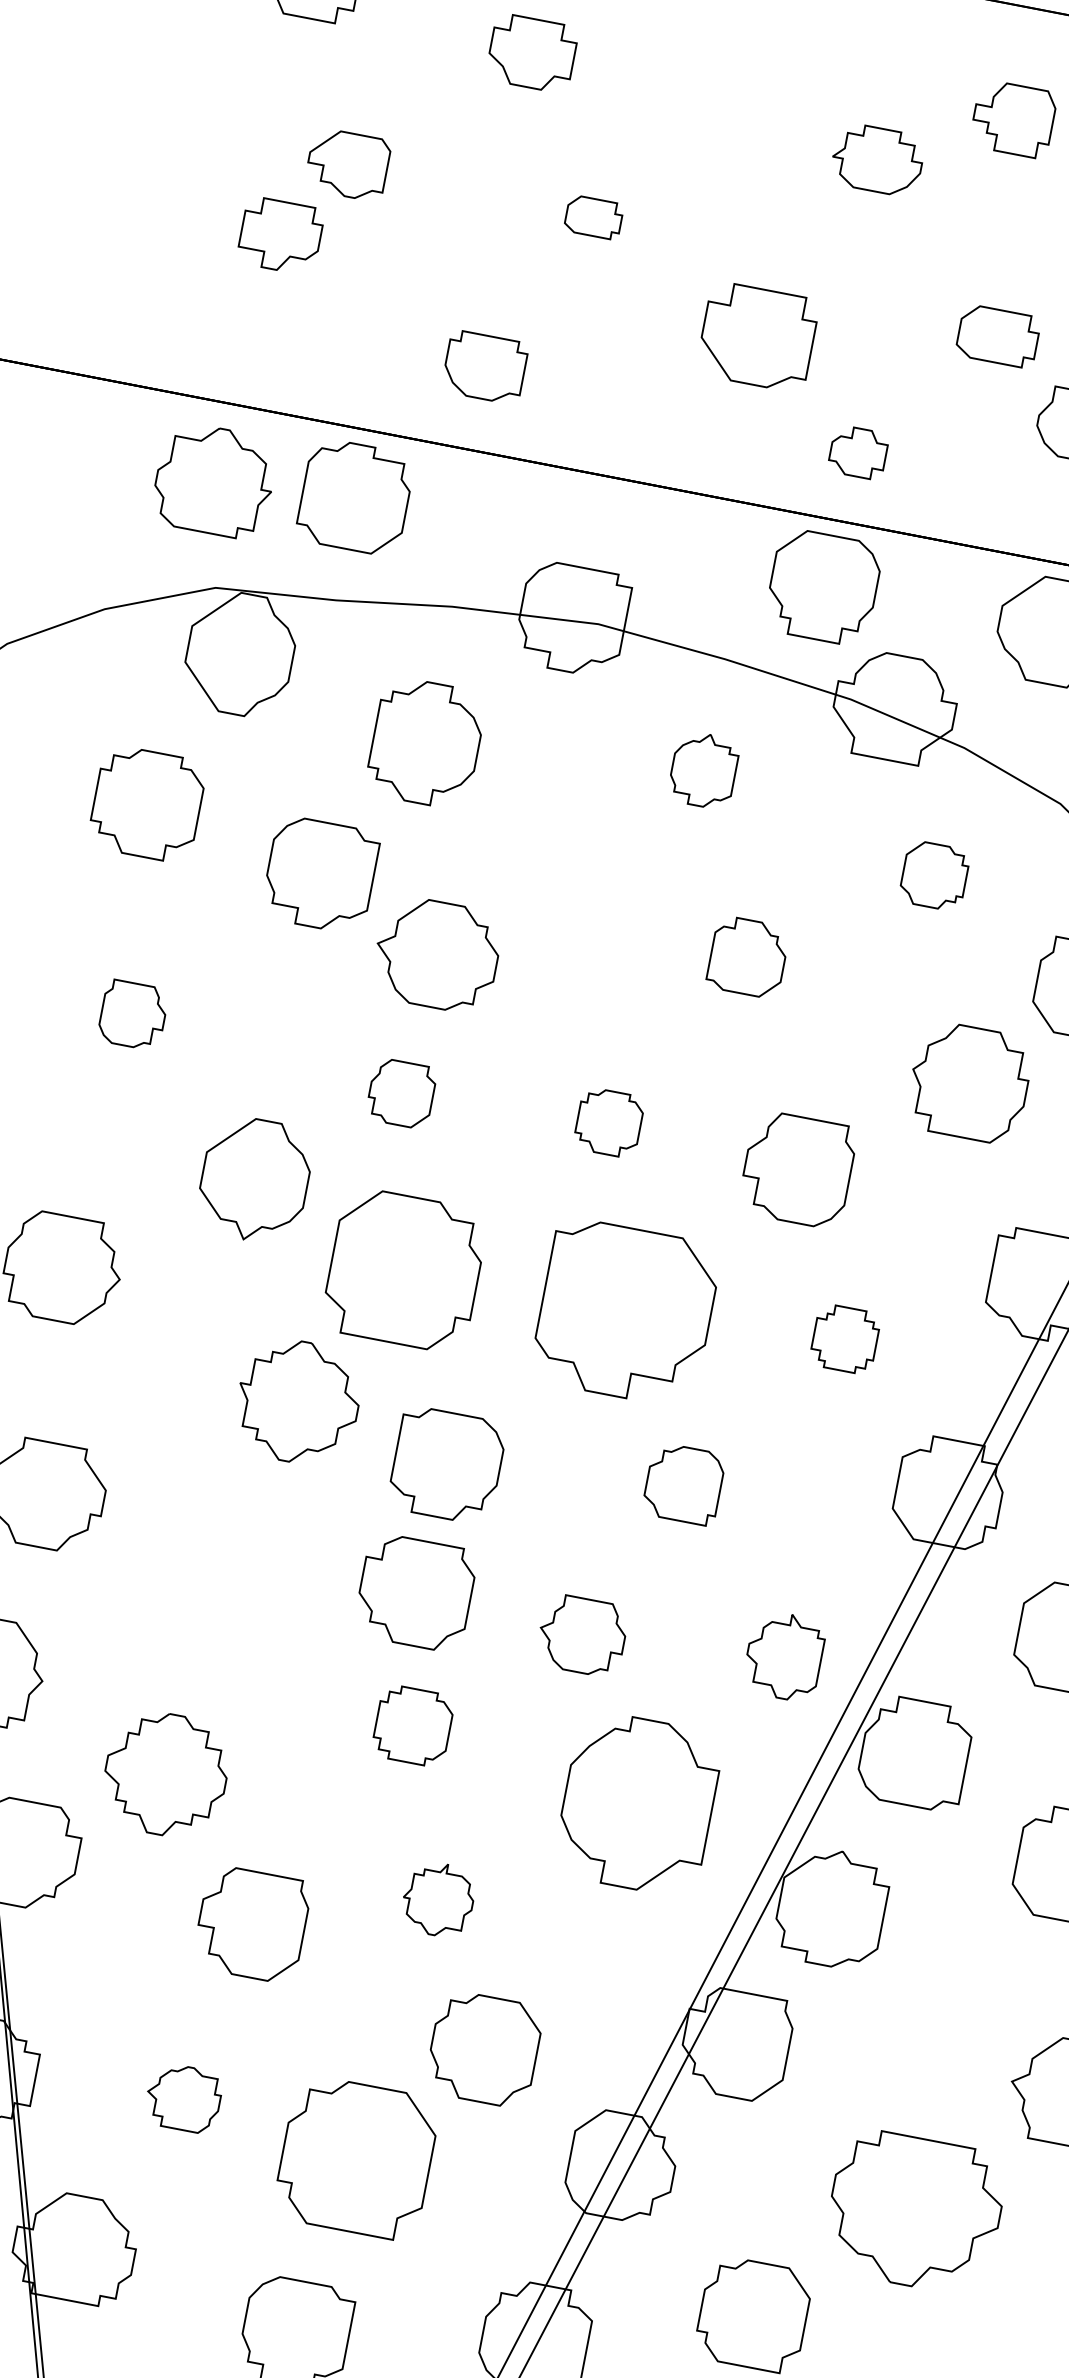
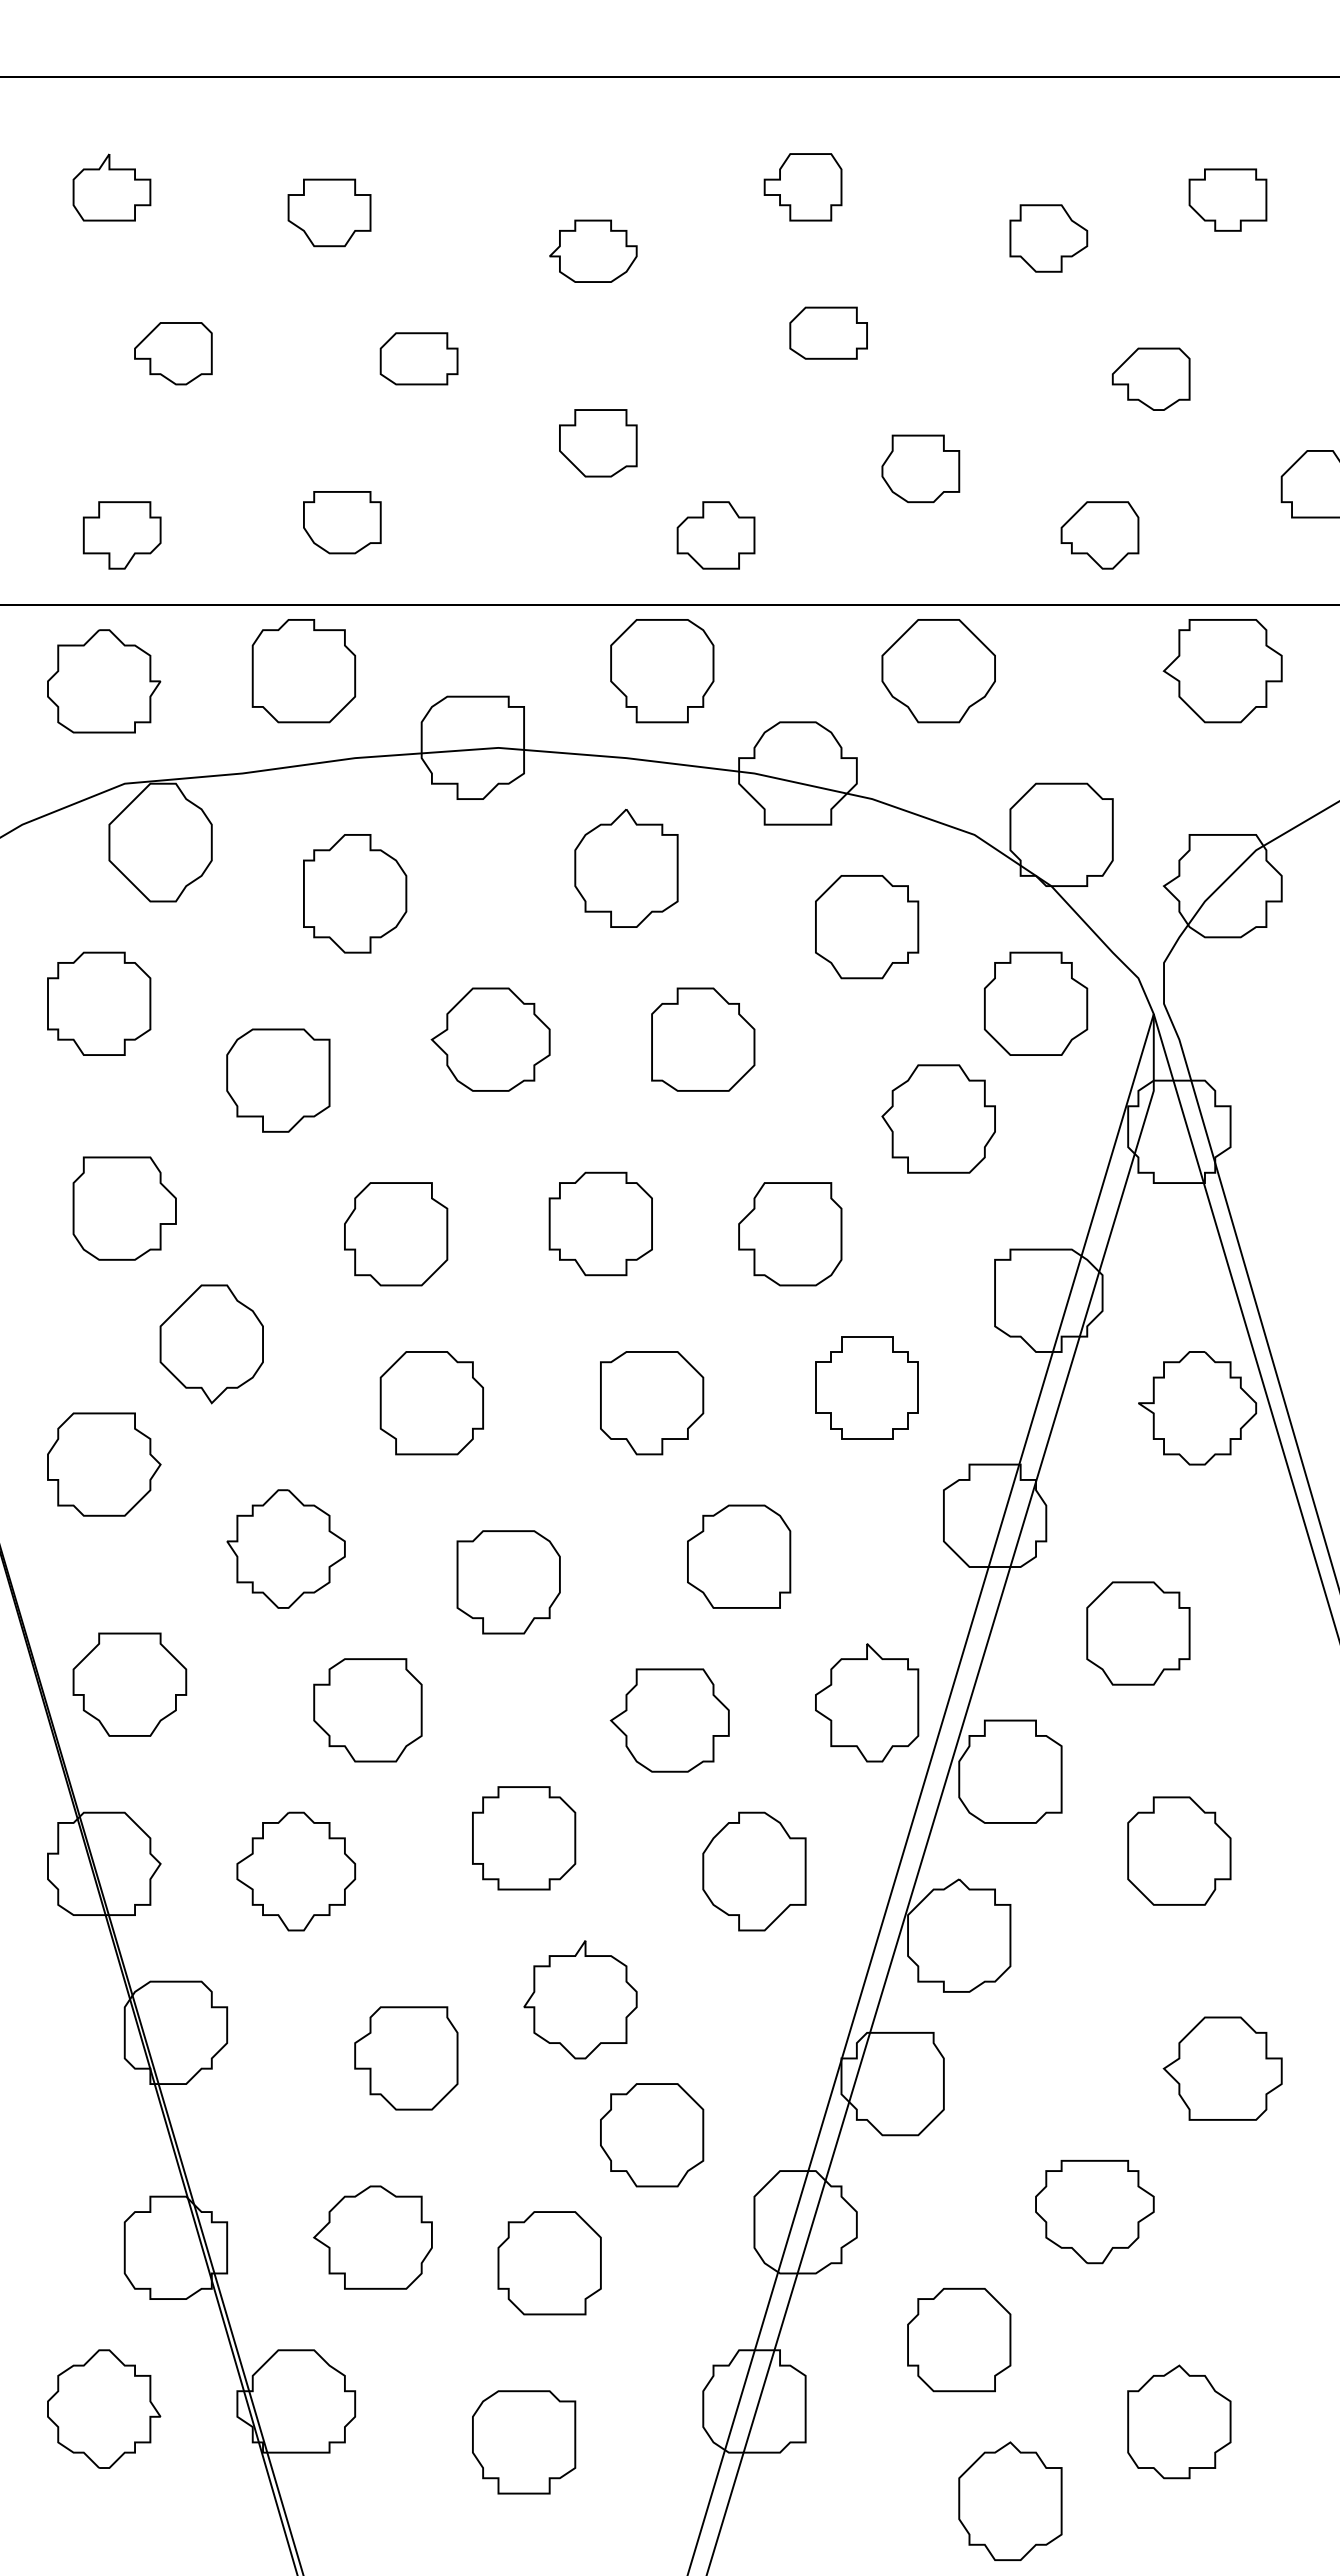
part: (877, 159) -> (593, 250), moved
part: (593, 217) -> (418, 358), size x1.43
part: (279, 235) -> (121, 535), moved
part: (998, 335) -> (828, 332), moved
part: (758, 337) -> (598, 443), size x0.71
part: (857, 452) -> (715, 535), size x1.43
part: (354, 497) -> (303, 671), moved
part: (823, 587) -> (662, 671), moved
part: (703, 770) -> (626, 868), size x1.67
part: (320, 874) -> (278, 1080), moved
part: (934, 876) -> (867, 927), size x1.67
part: (436, 954) -> (490, 1039), moved
part: (748, 957) -> (703, 1039), size x1.43
part: (133, 1015) -> (124, 1208), size x1.67
part: (401, 1093) -> (396, 1234), size x1.67
part: (608, 1122) -> (600, 1223), size x1.67
part: (254, 1180) -> (211, 1344), moved
part: (404, 1270) -> (431, 1403), size x0.71
part: (626, 1313) -> (652, 1403), size x0.62
part: (844, 1338) -> (866, 1387), size x1.67
part: (297, 1401) -> (285, 1548), moved
part: (684, 1484) -> (739, 1556), size x1.43
part: (415, 1592) -> (367, 1710), moved
part: (582, 1635) -> (669, 1720), size x1.43
part: (784, 1655) -> (867, 1702), size x1.43
part: (413, 1726) -> (524, 1838), size x1.43
part: (166, 1774) -> (296, 1871), moved
part: (638, 1803) -> (754, 1871), size x0.71
part: (438, 1898) -> (580, 1999), size x1.67
part: (183, 2098) -> (372, 2237), size x1.67
part: (356, 2158) -> (549, 2263), size x0.71
part: (914, 2212) -> (1094, 2212), size x0.71

